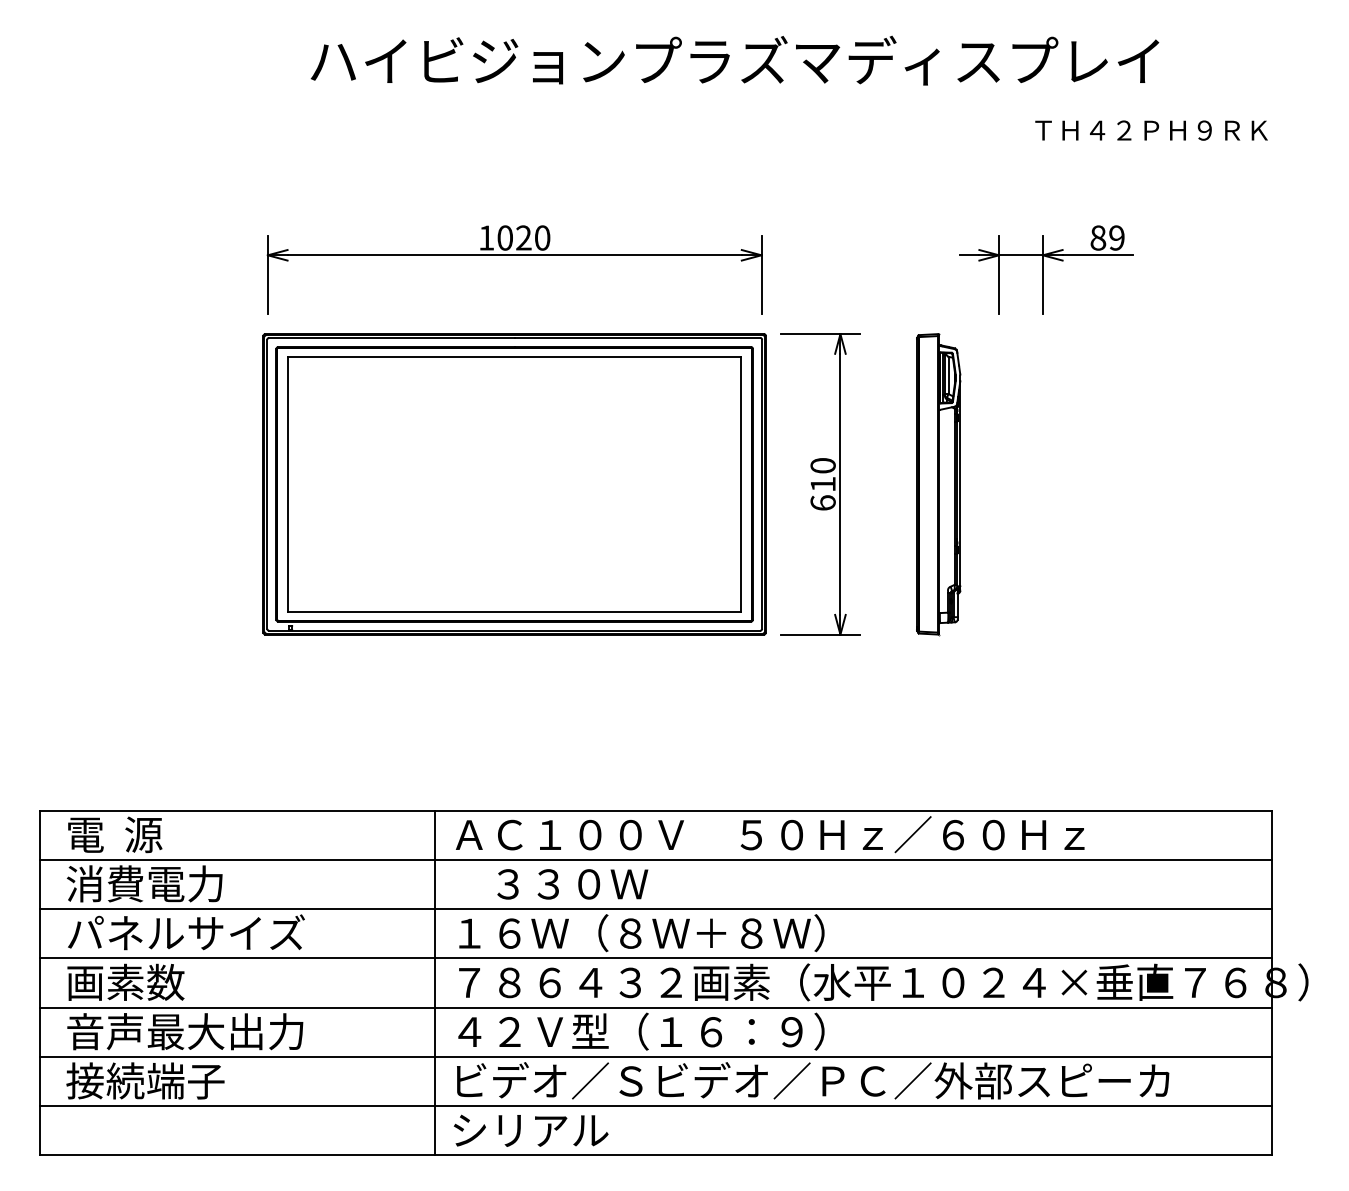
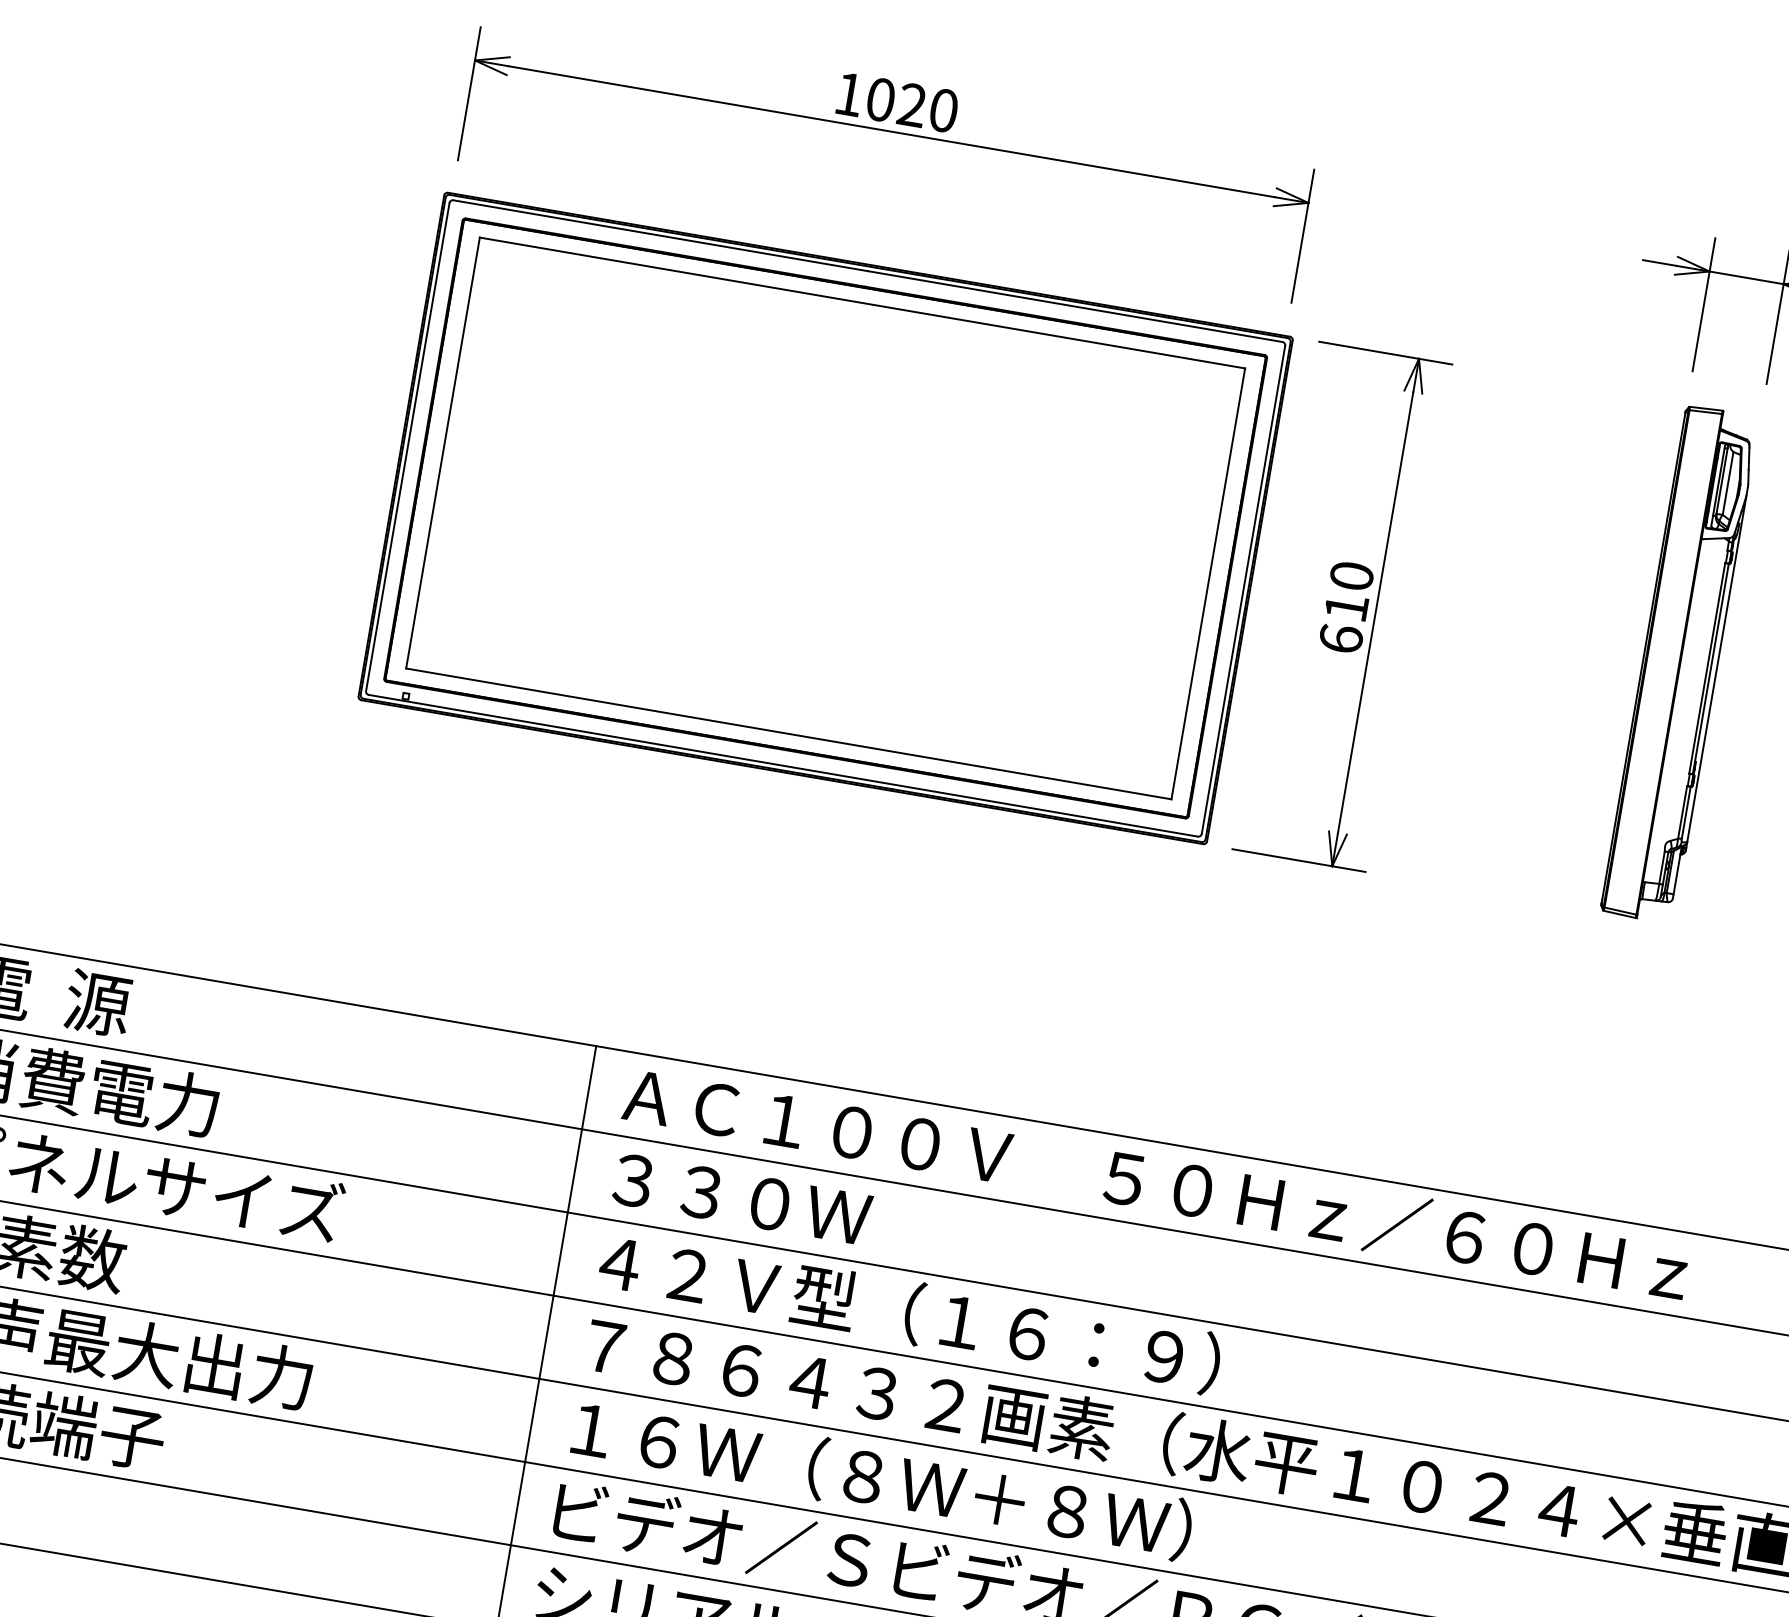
part: (938, 484) -> (1679, 664), moved
text: (572, 884) -> (741, 1199), moved
text: (634, 933) -> (898, 1311), １６Ｗ（８Ｗ＋８Ｗ） -> ４２Ｖ型（１６：９）
text: (634, 1031) -> (870, 1476), ４２Ｖ型（１６：９） -> １６Ｗ（８Ｗ＋８Ｗ）

